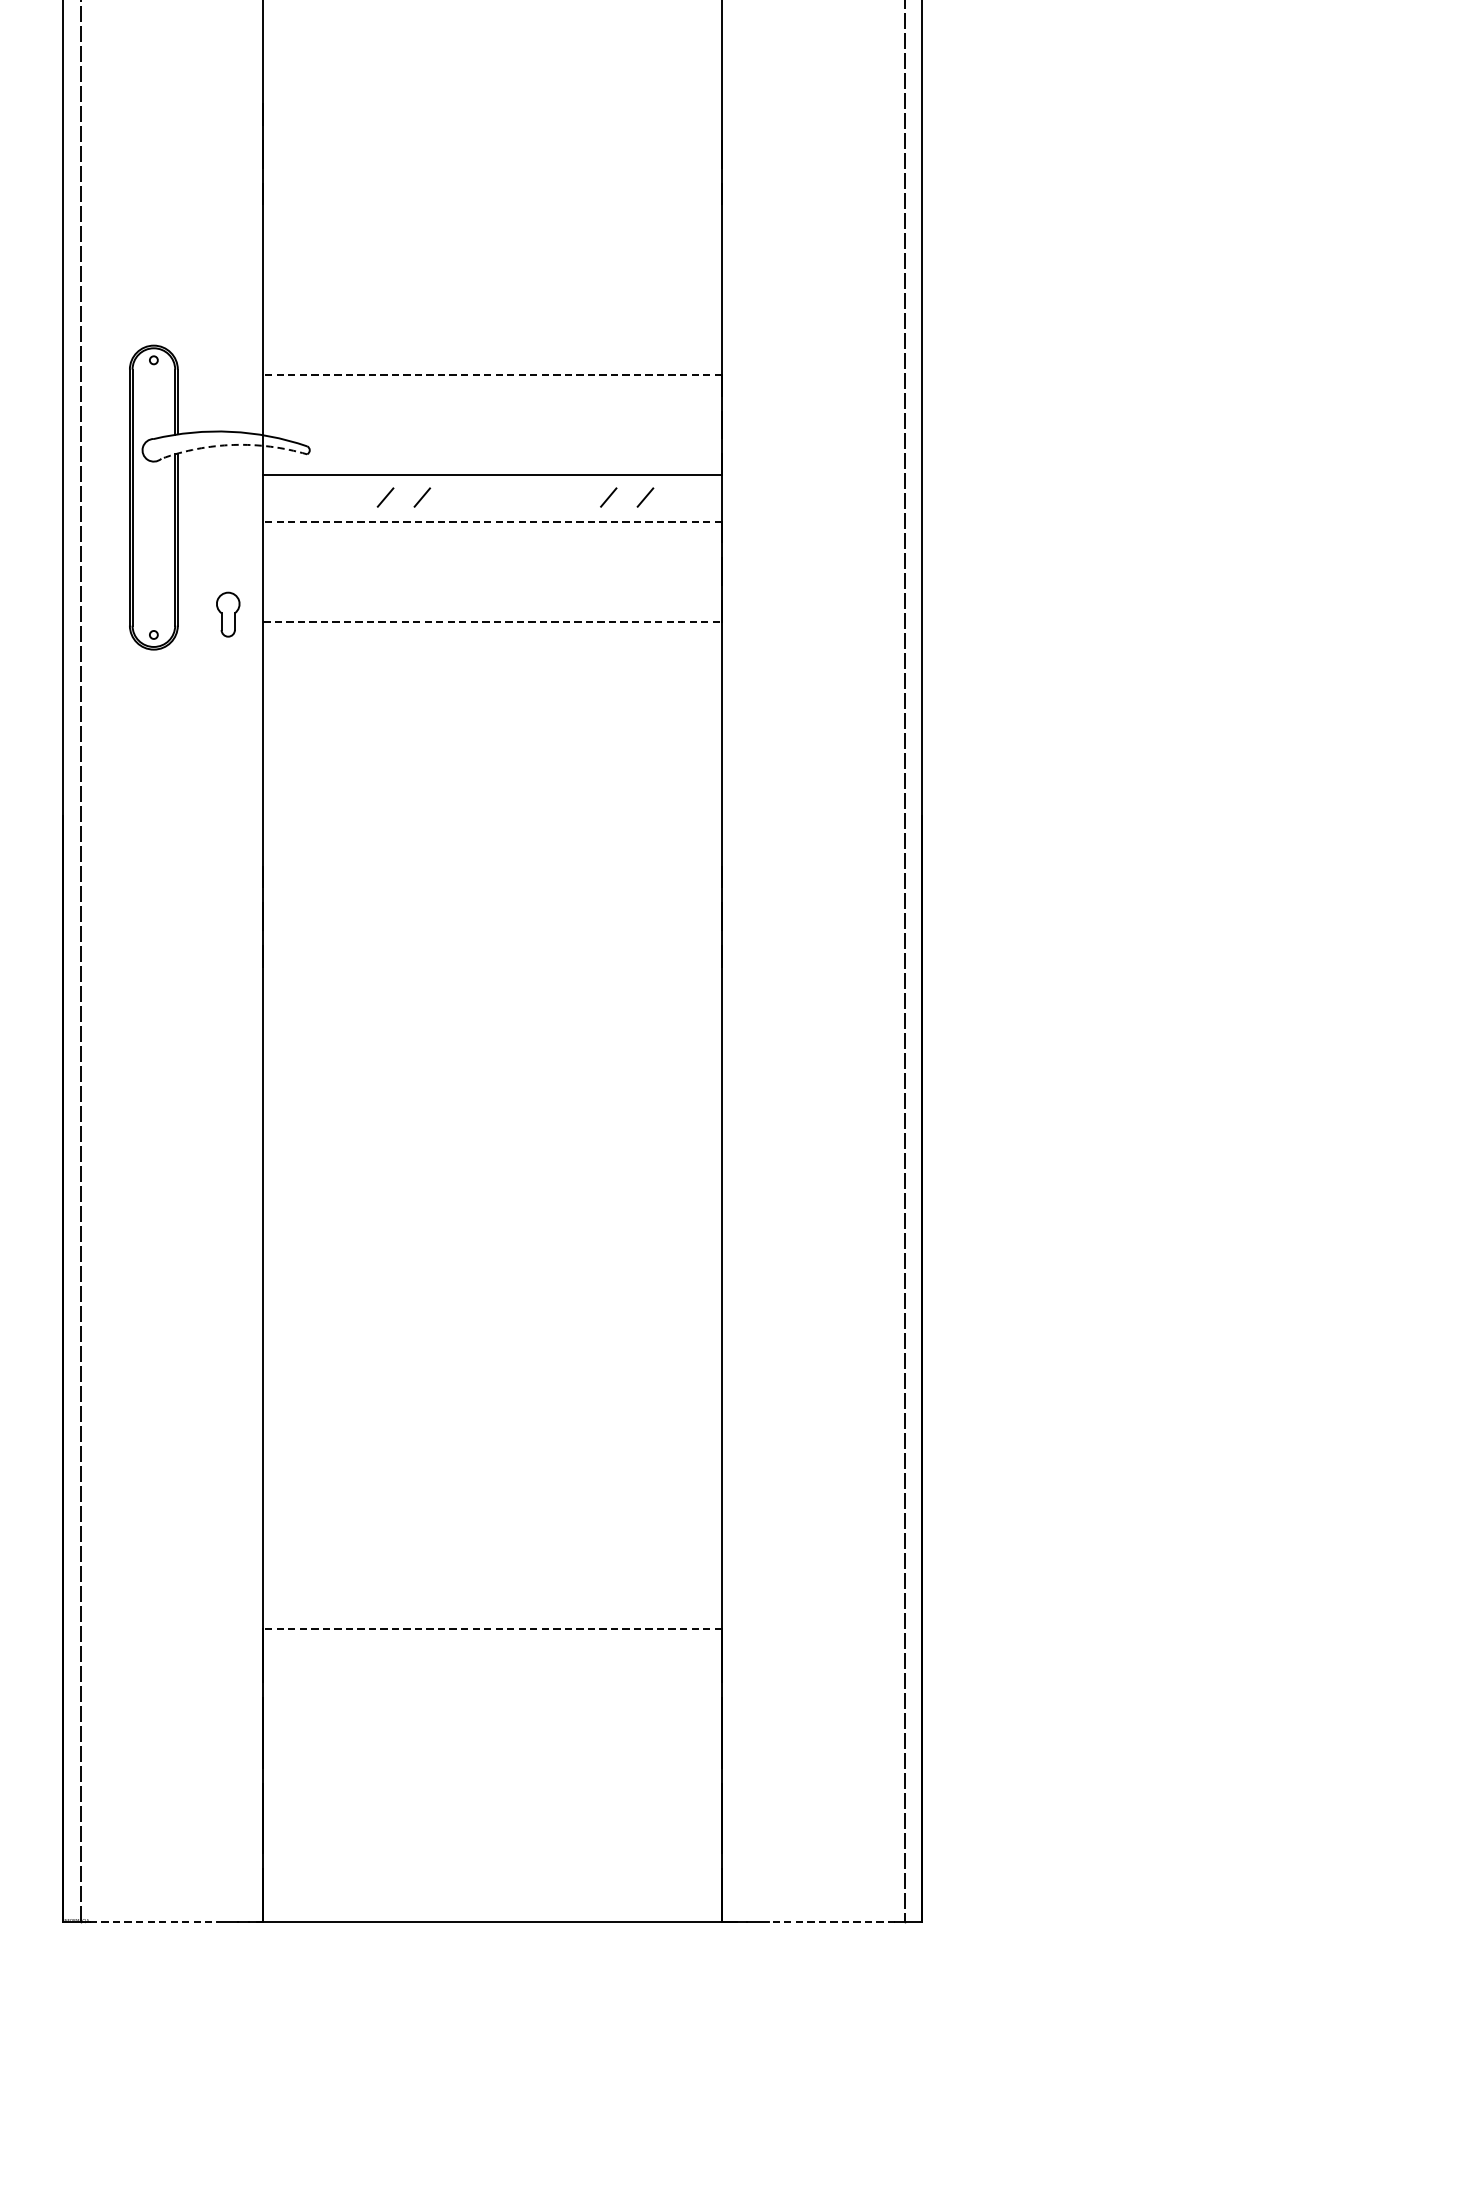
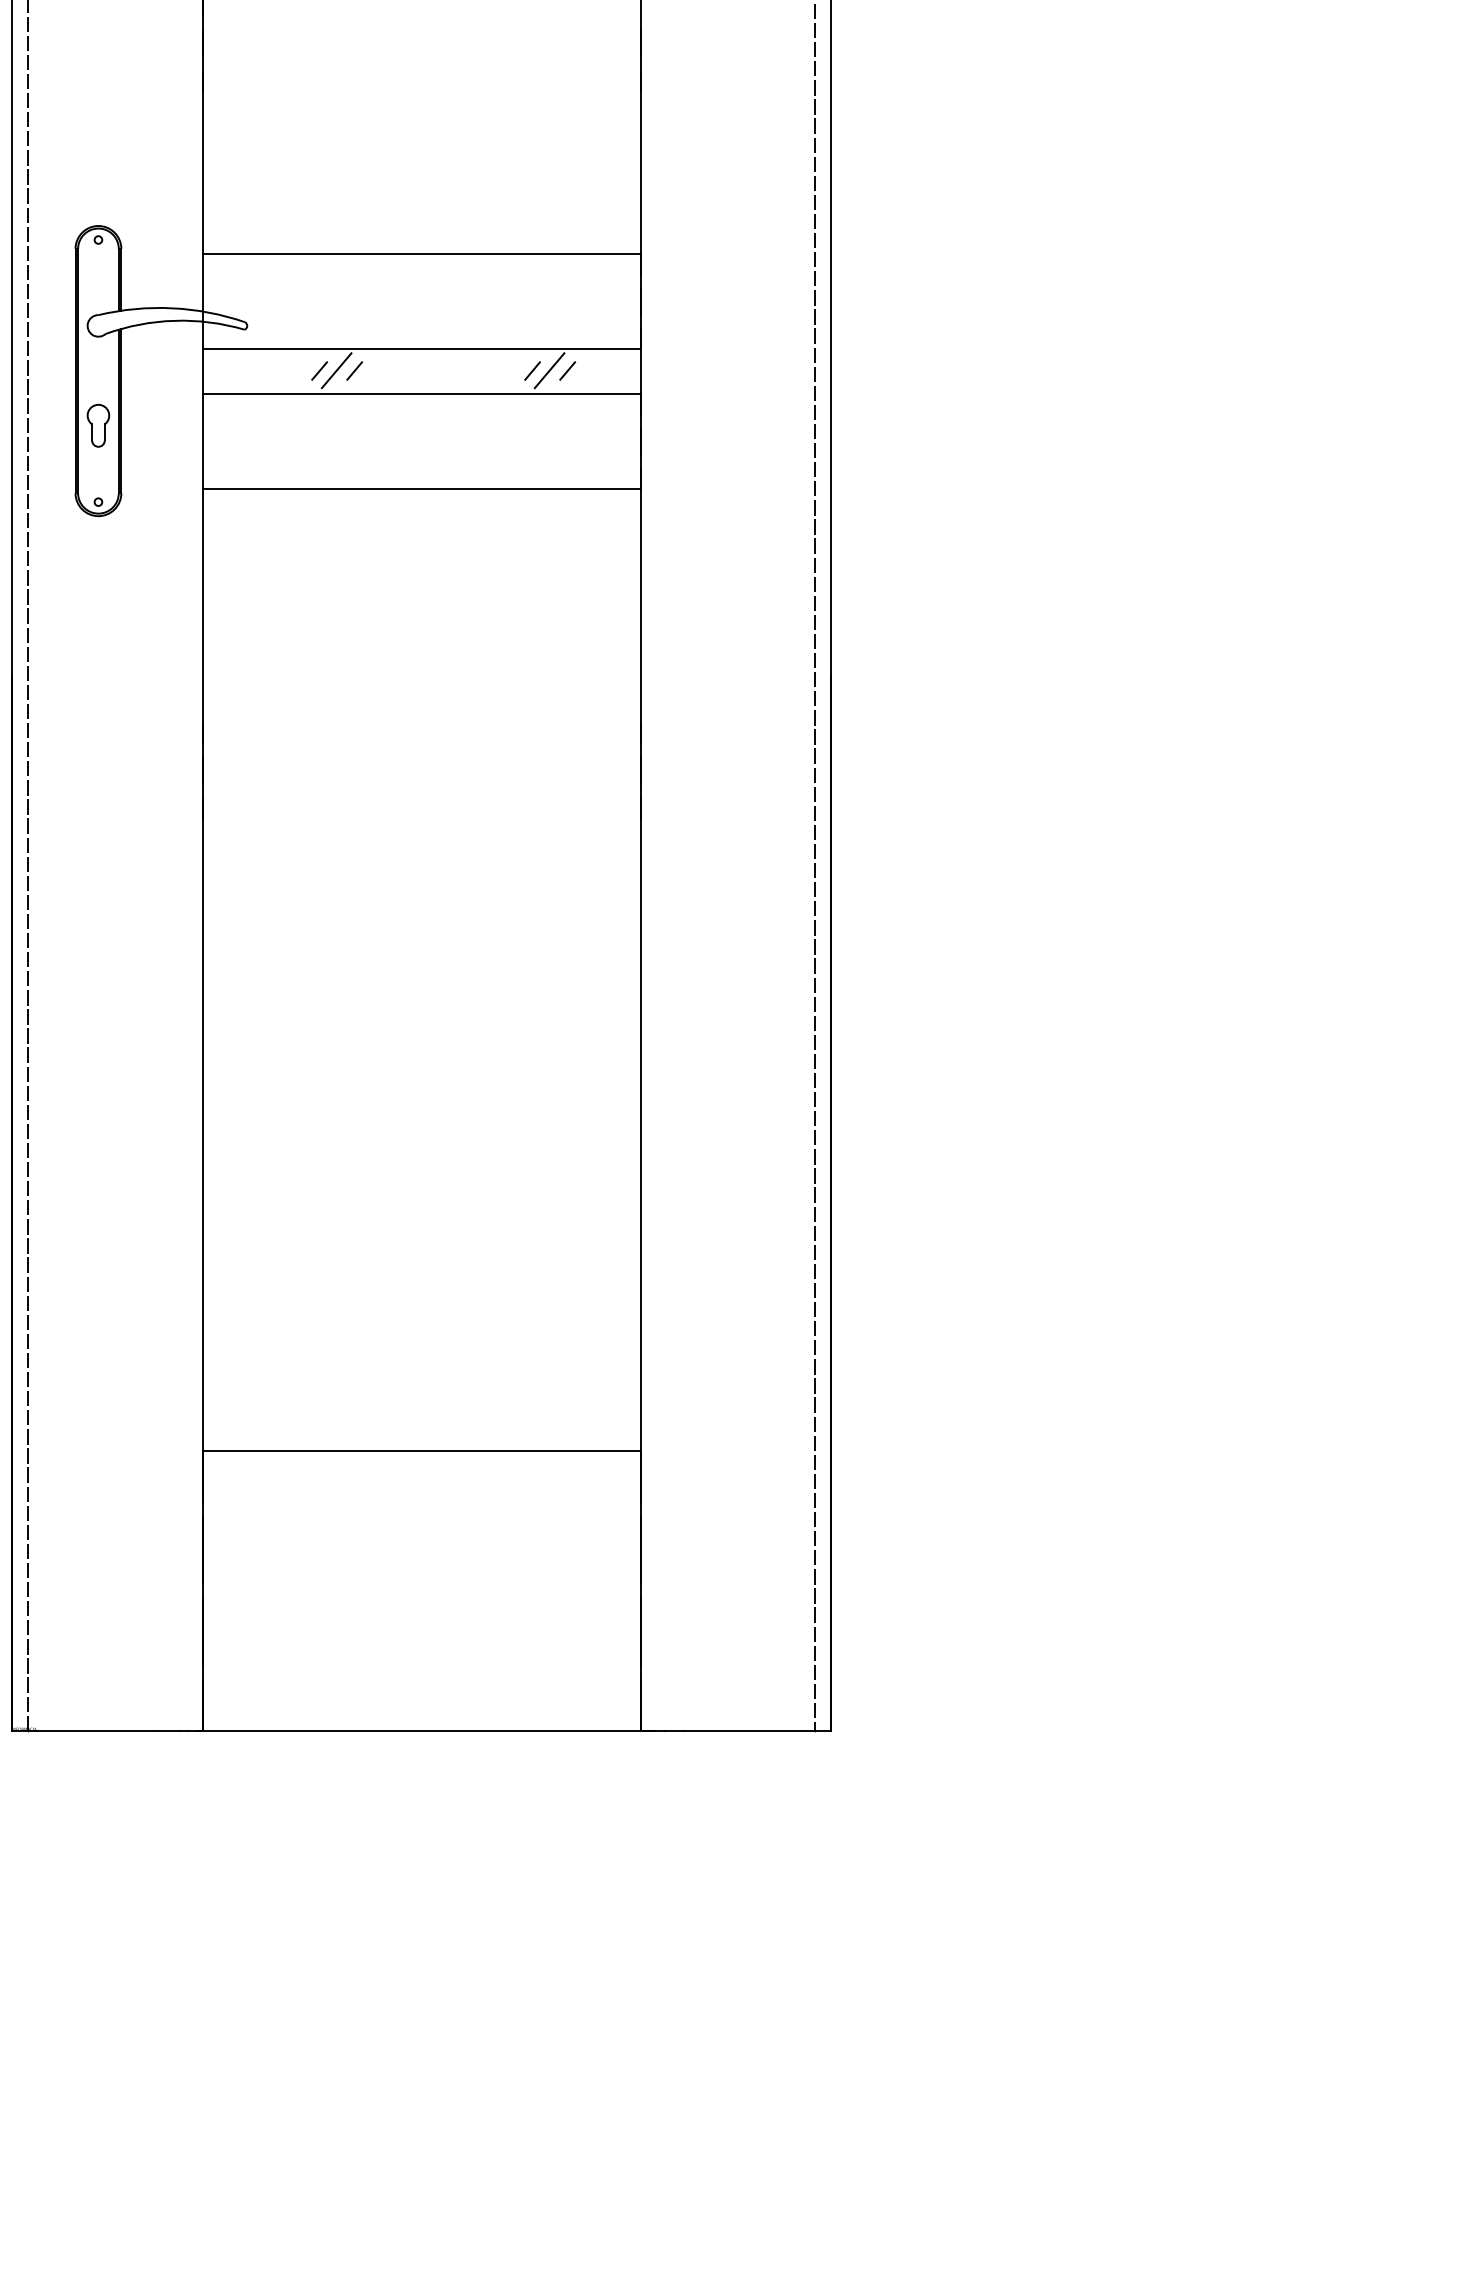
line: (492, 375) -> (421, 254), dashed -> solid
arc: (233, 444) -> (174, 320), dashed -> solid
line: (403, 497) -> (336, 370), added
line: (626, 497) -> (549, 370), added
line: (492, 522) -> (421, 394), dashed -> solid
part: (228, 614) -> (98, 425), moved
line: (492, 621) -> (421, 489), dashed -> solid
line: (492, 1628) -> (421, 1450), dashed -> solid
line: (153, 1921) -> (98, 1730), dashed -> solid
line: (831, 1921) -> (745, 1730), dashed -> solid

